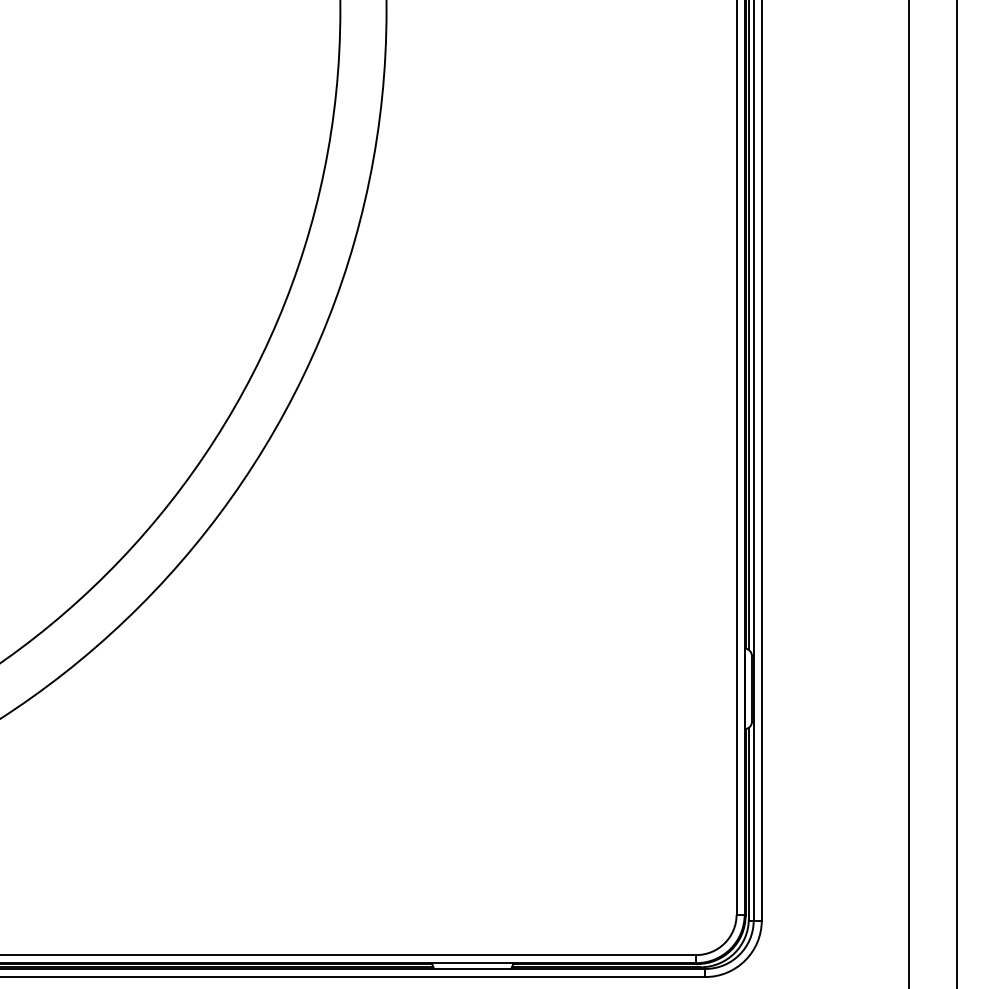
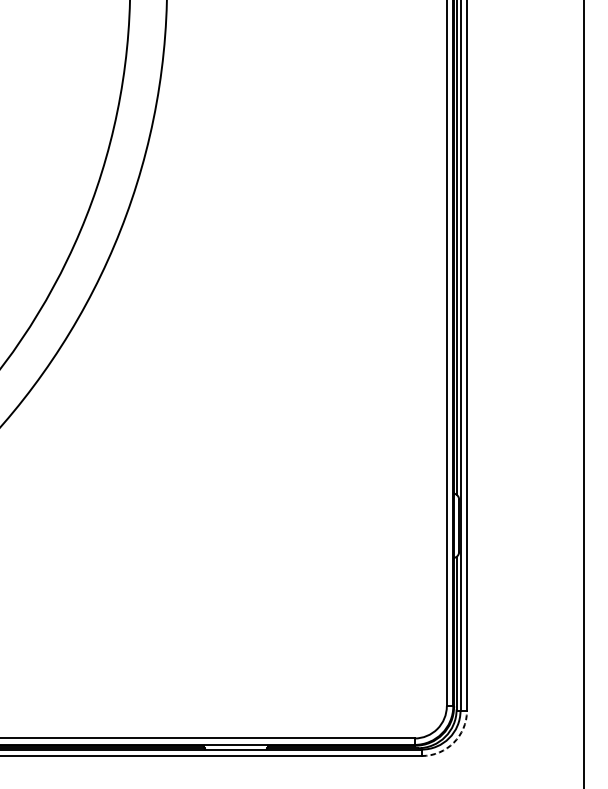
arc: (745, 960) -> (453, 742), solid -> dashed

